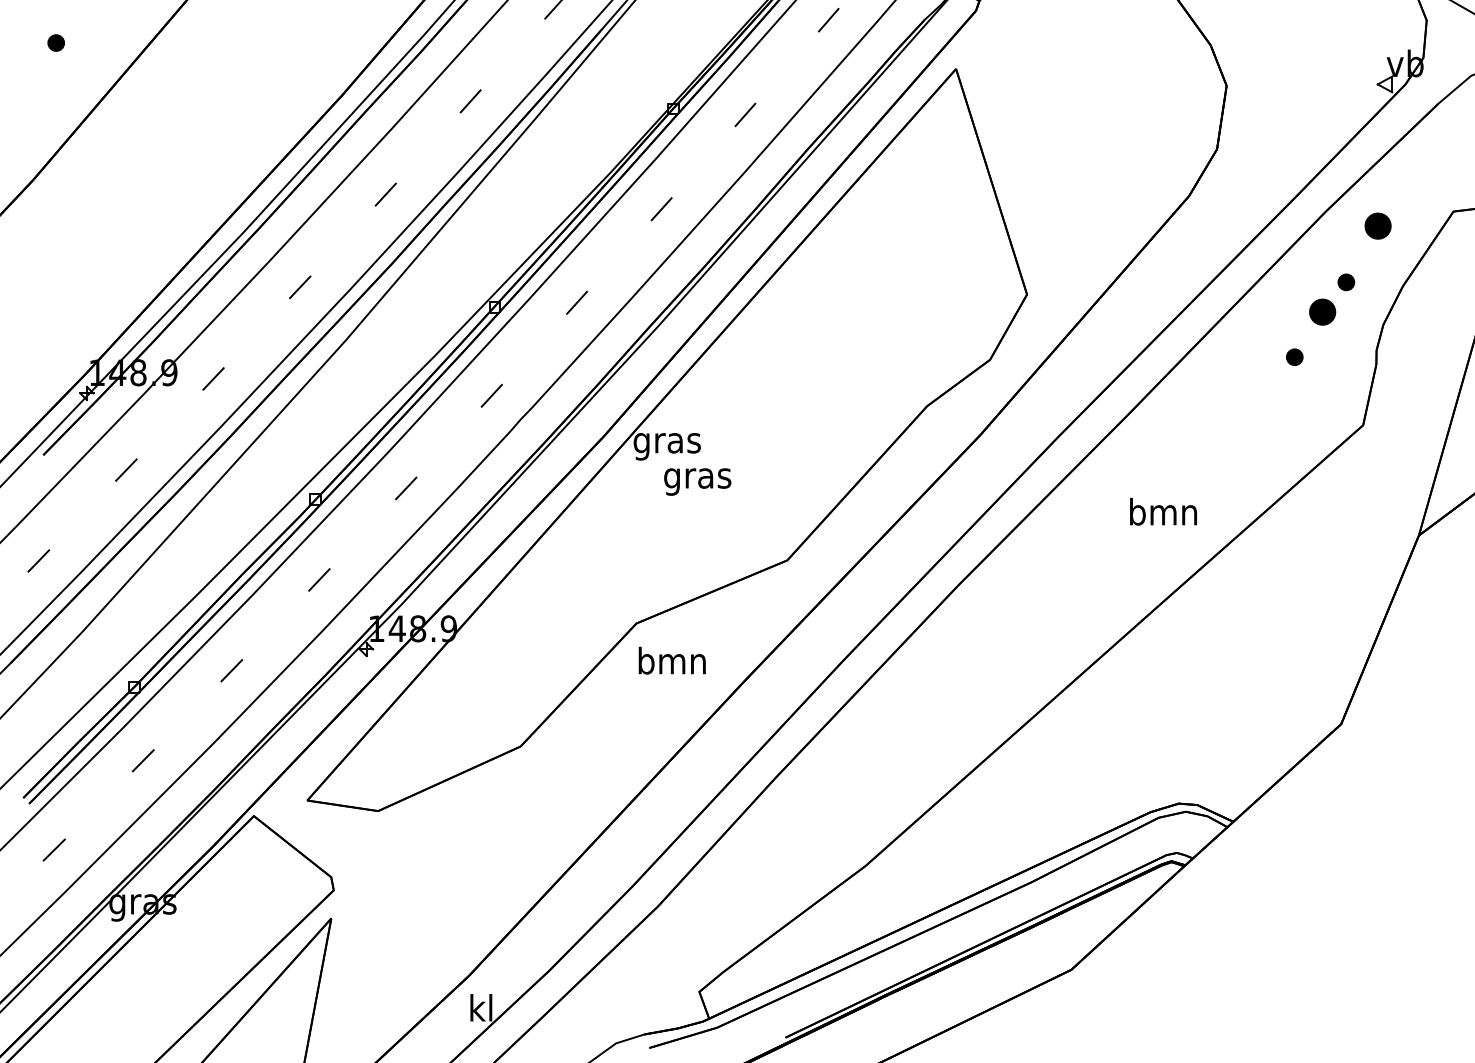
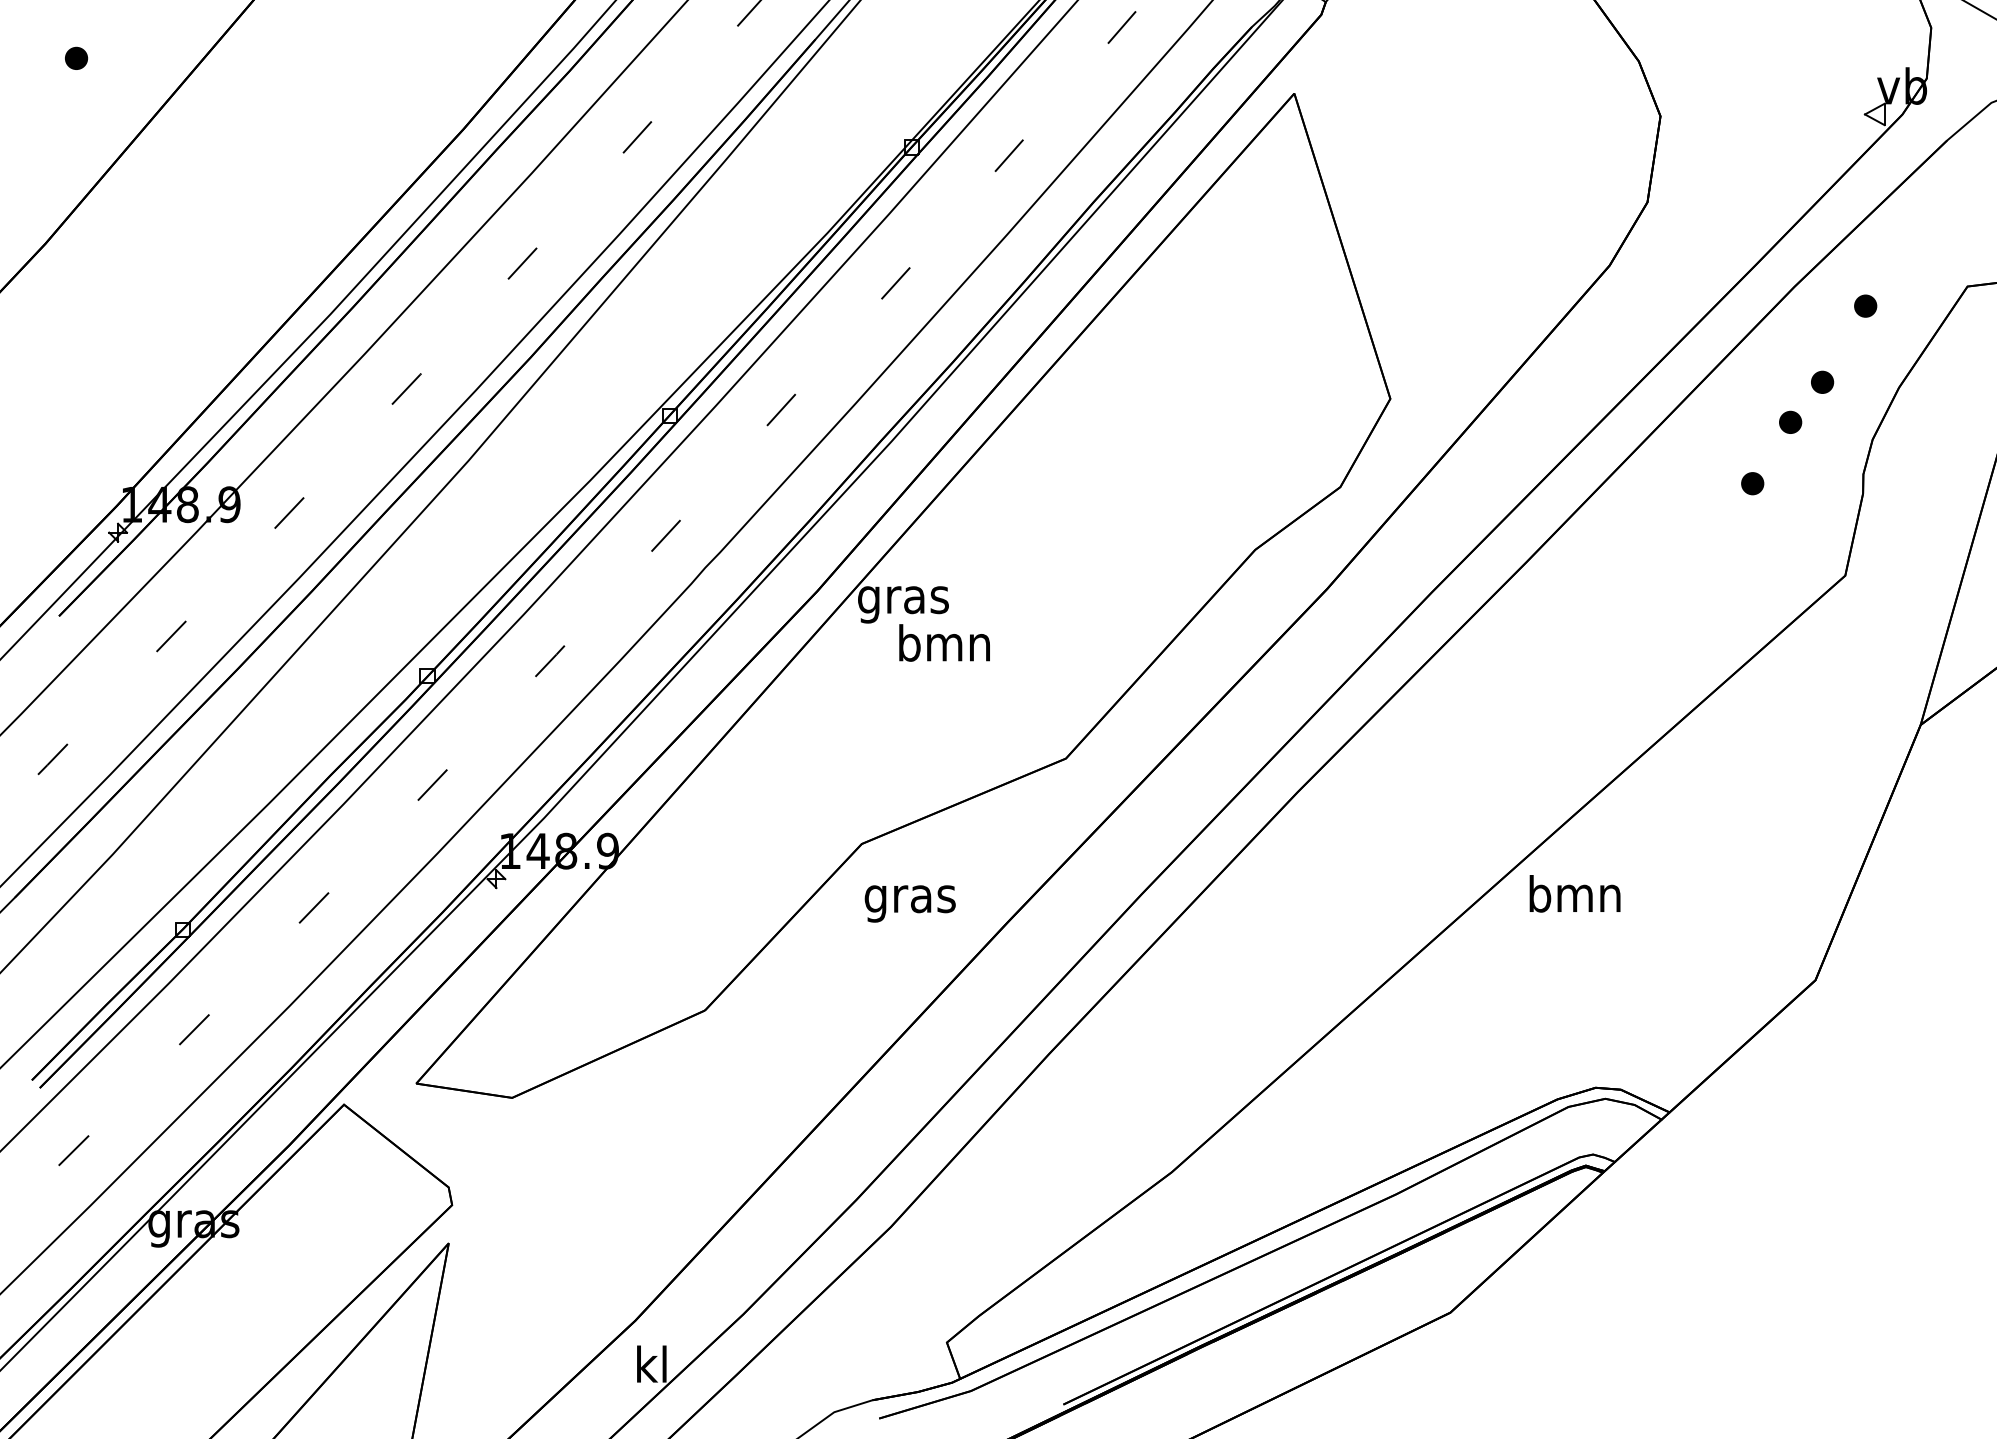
part: (1378, 225) -> (1865, 305), size x0.62
part: (1322, 311) -> (1790, 421), size x0.62
text: (697, 478) -> (944, 647), gras -> bmn
text: (1163, 511) -> (1574, 893), moved
text: (671, 663) -> (909, 898), bmn -> gras

